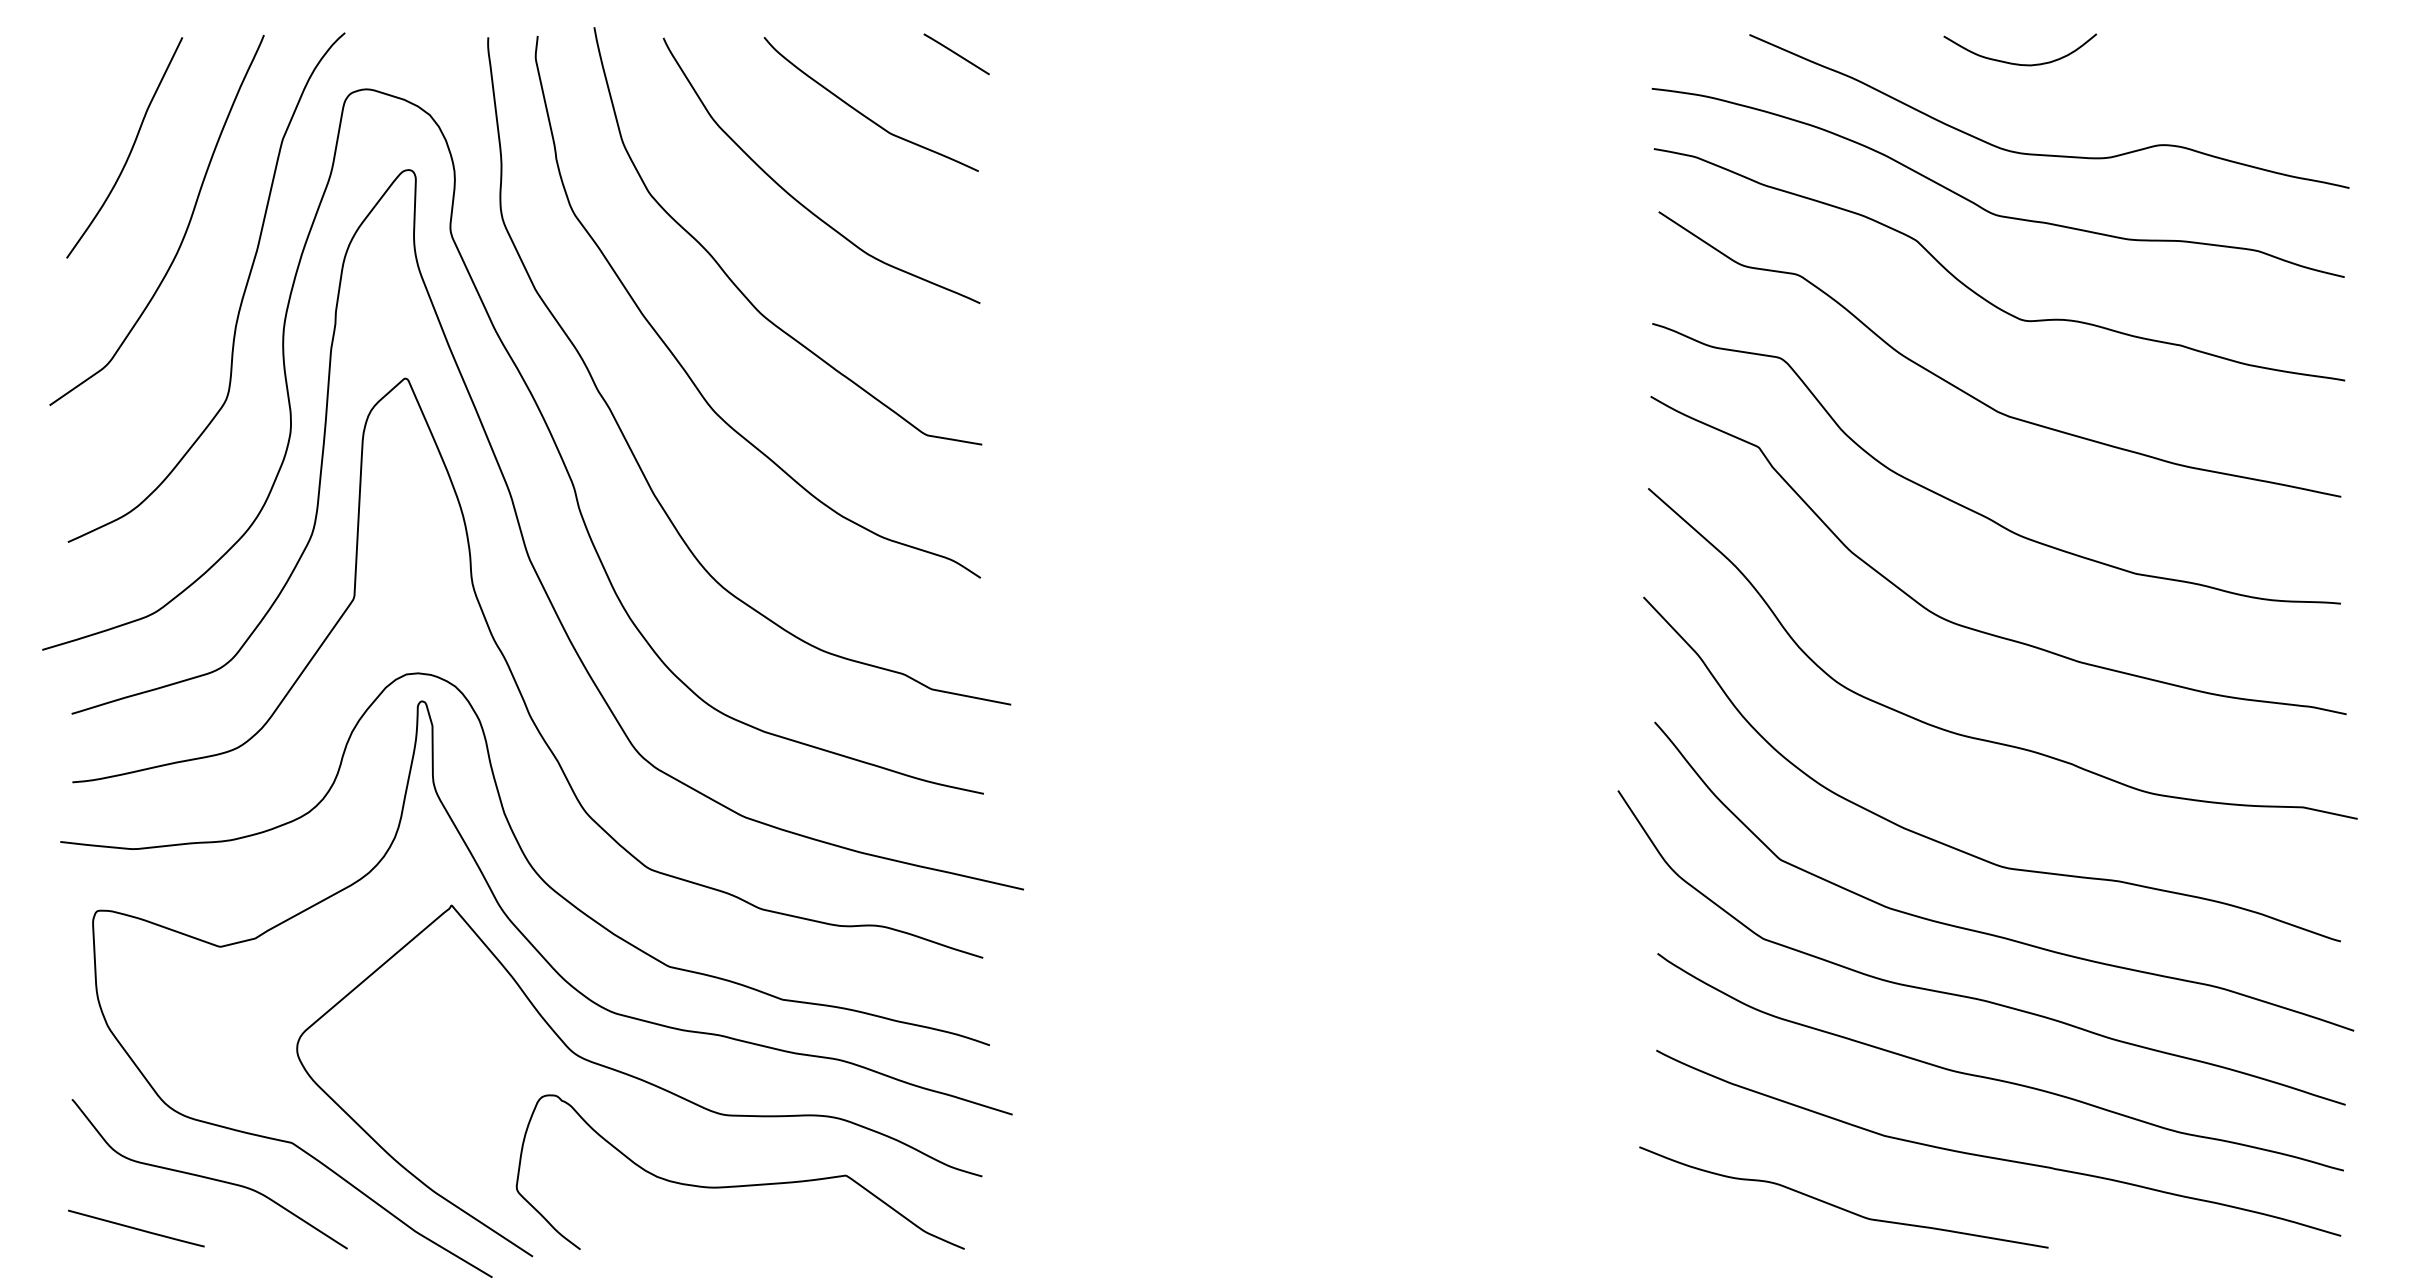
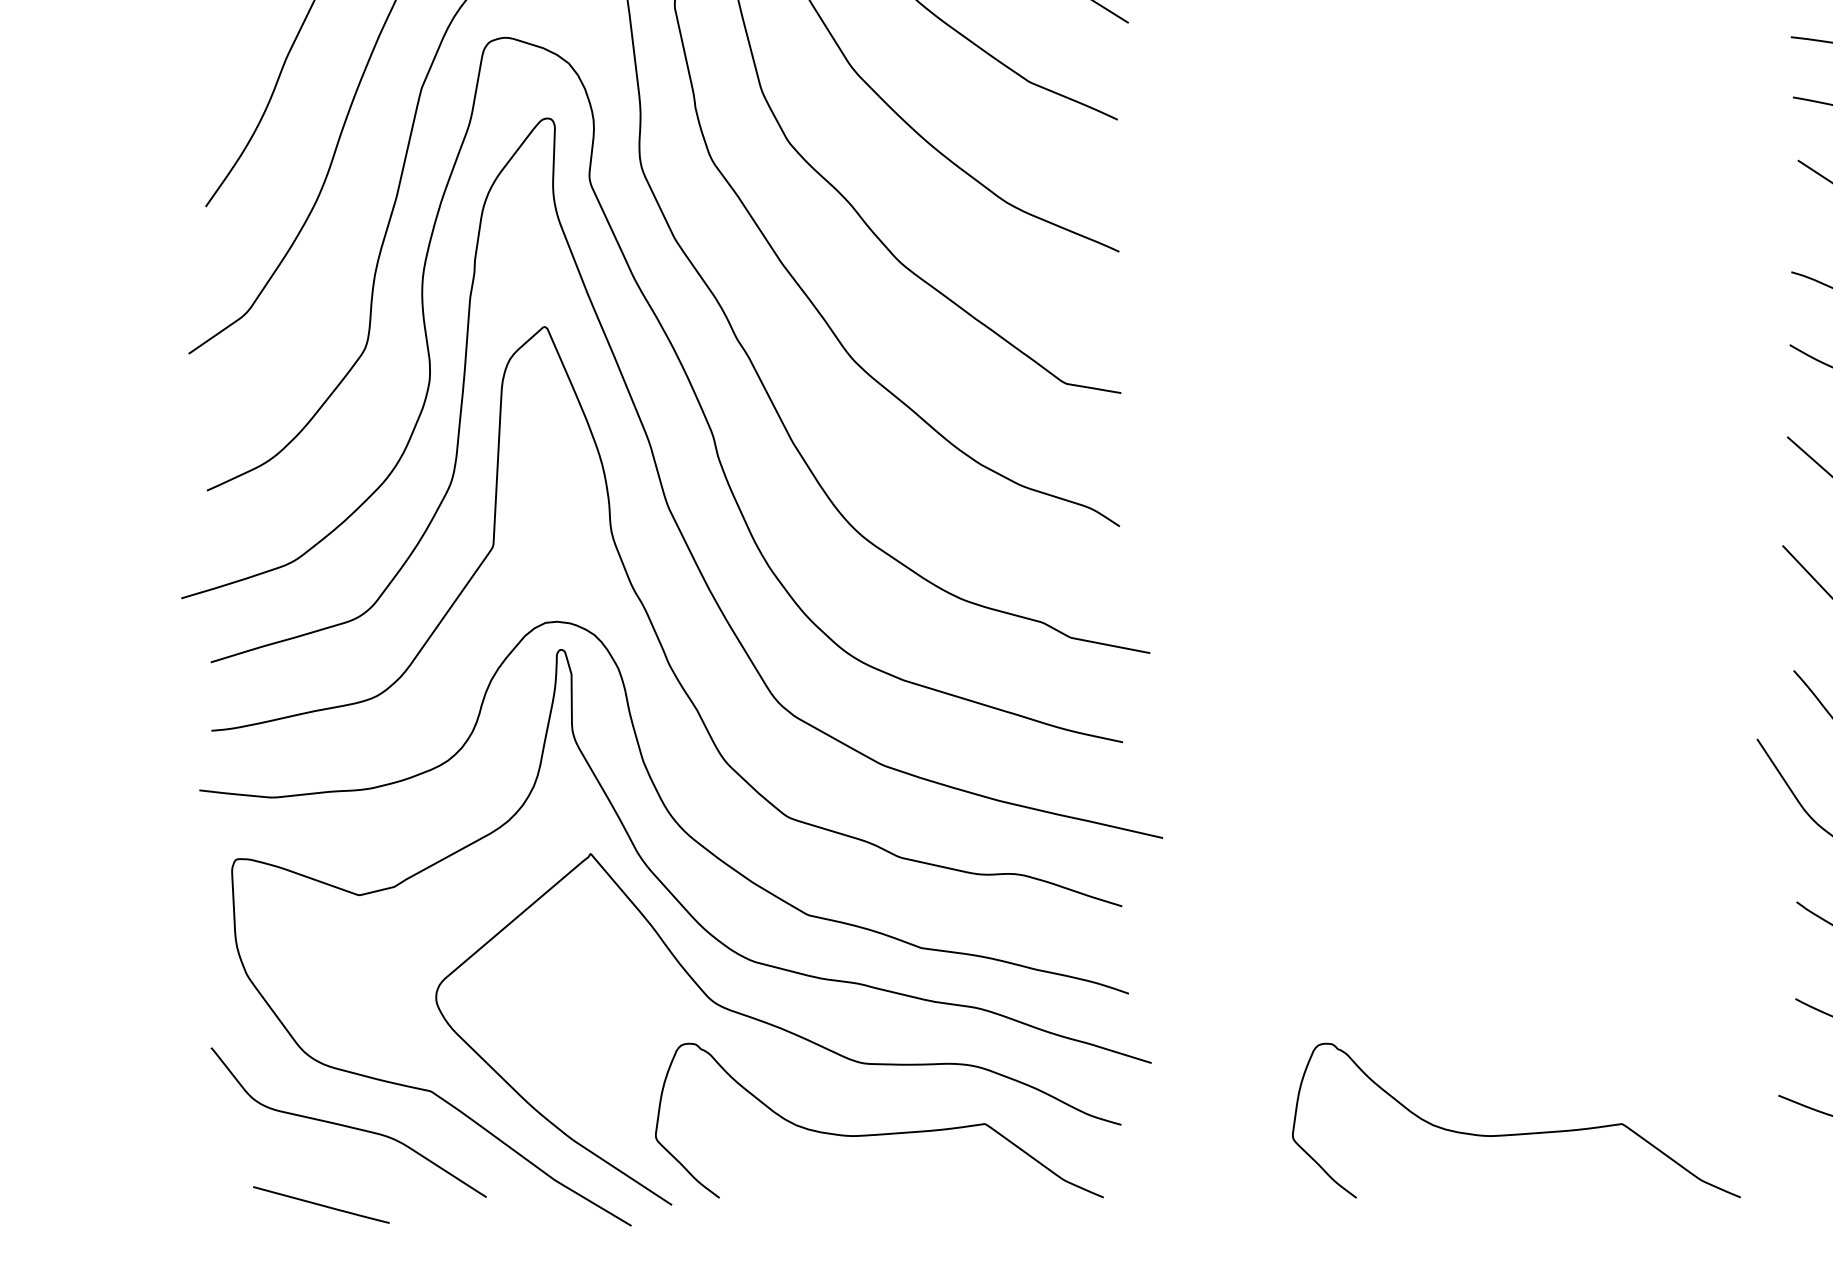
curve: (1376, 1185) -> (1515, 1133), added
line: (136, 1228) -> (321, 1204), moved

